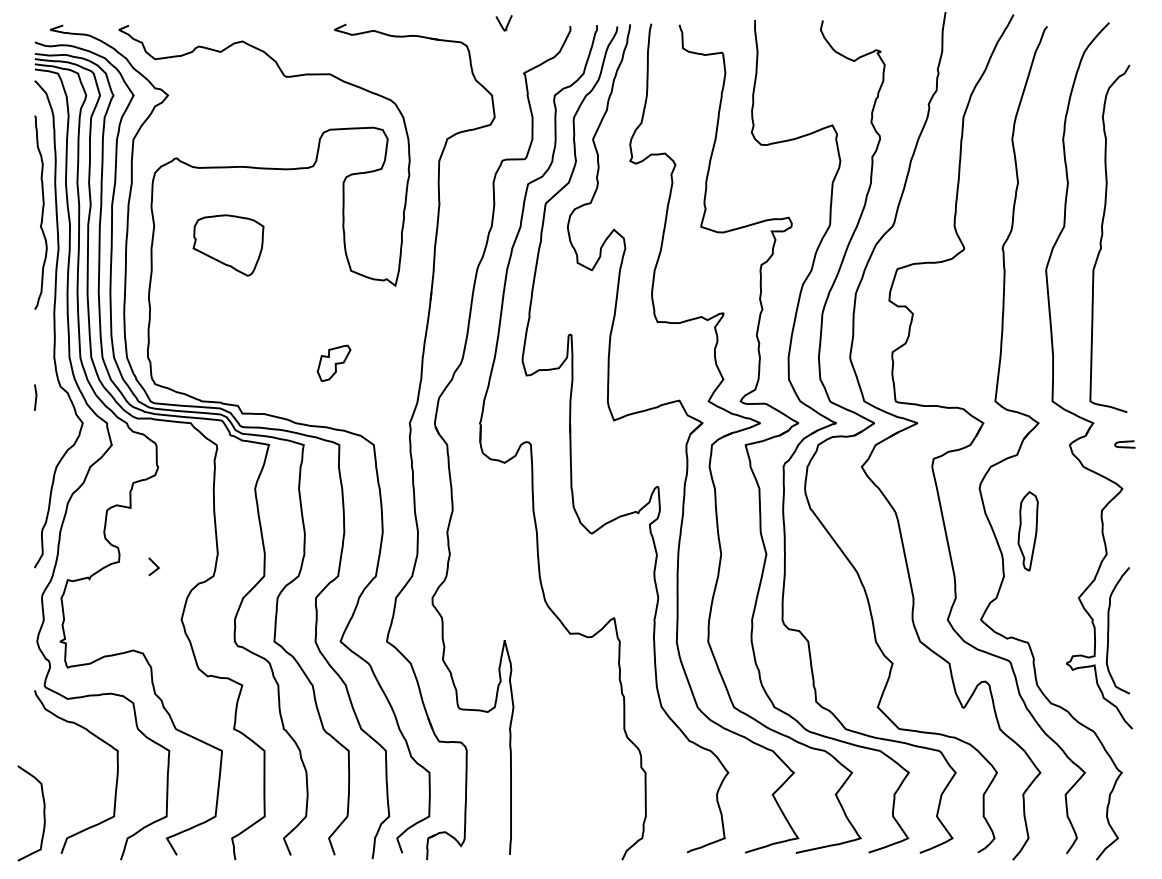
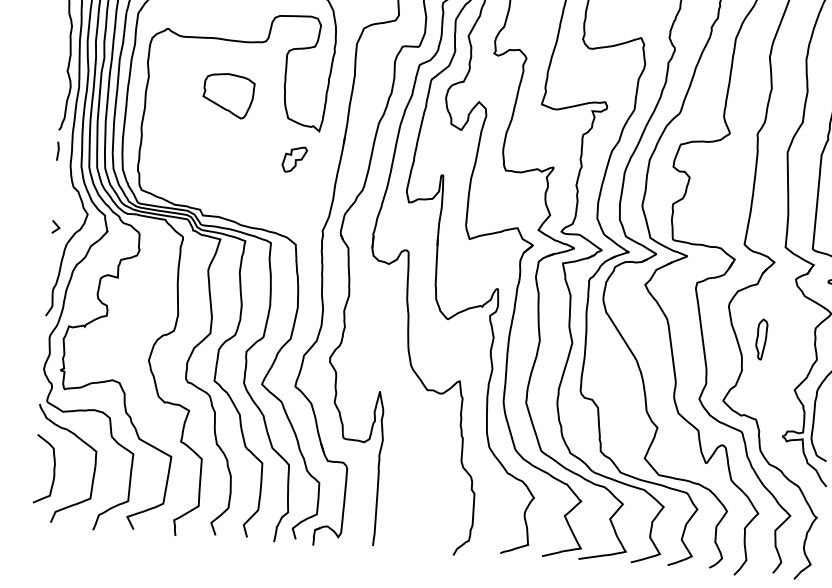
part: (228, 245) -> (228, 95), moved
part: (333, 363) -> (294, 159), moved
line: (35, 397) -> (58, 151), moved
part: (1027, 531) -> (761, 339), size x0.71
line: (154, 565) -> (56, 226), moved
curve: (43, 813) -> (53, 470), moved

